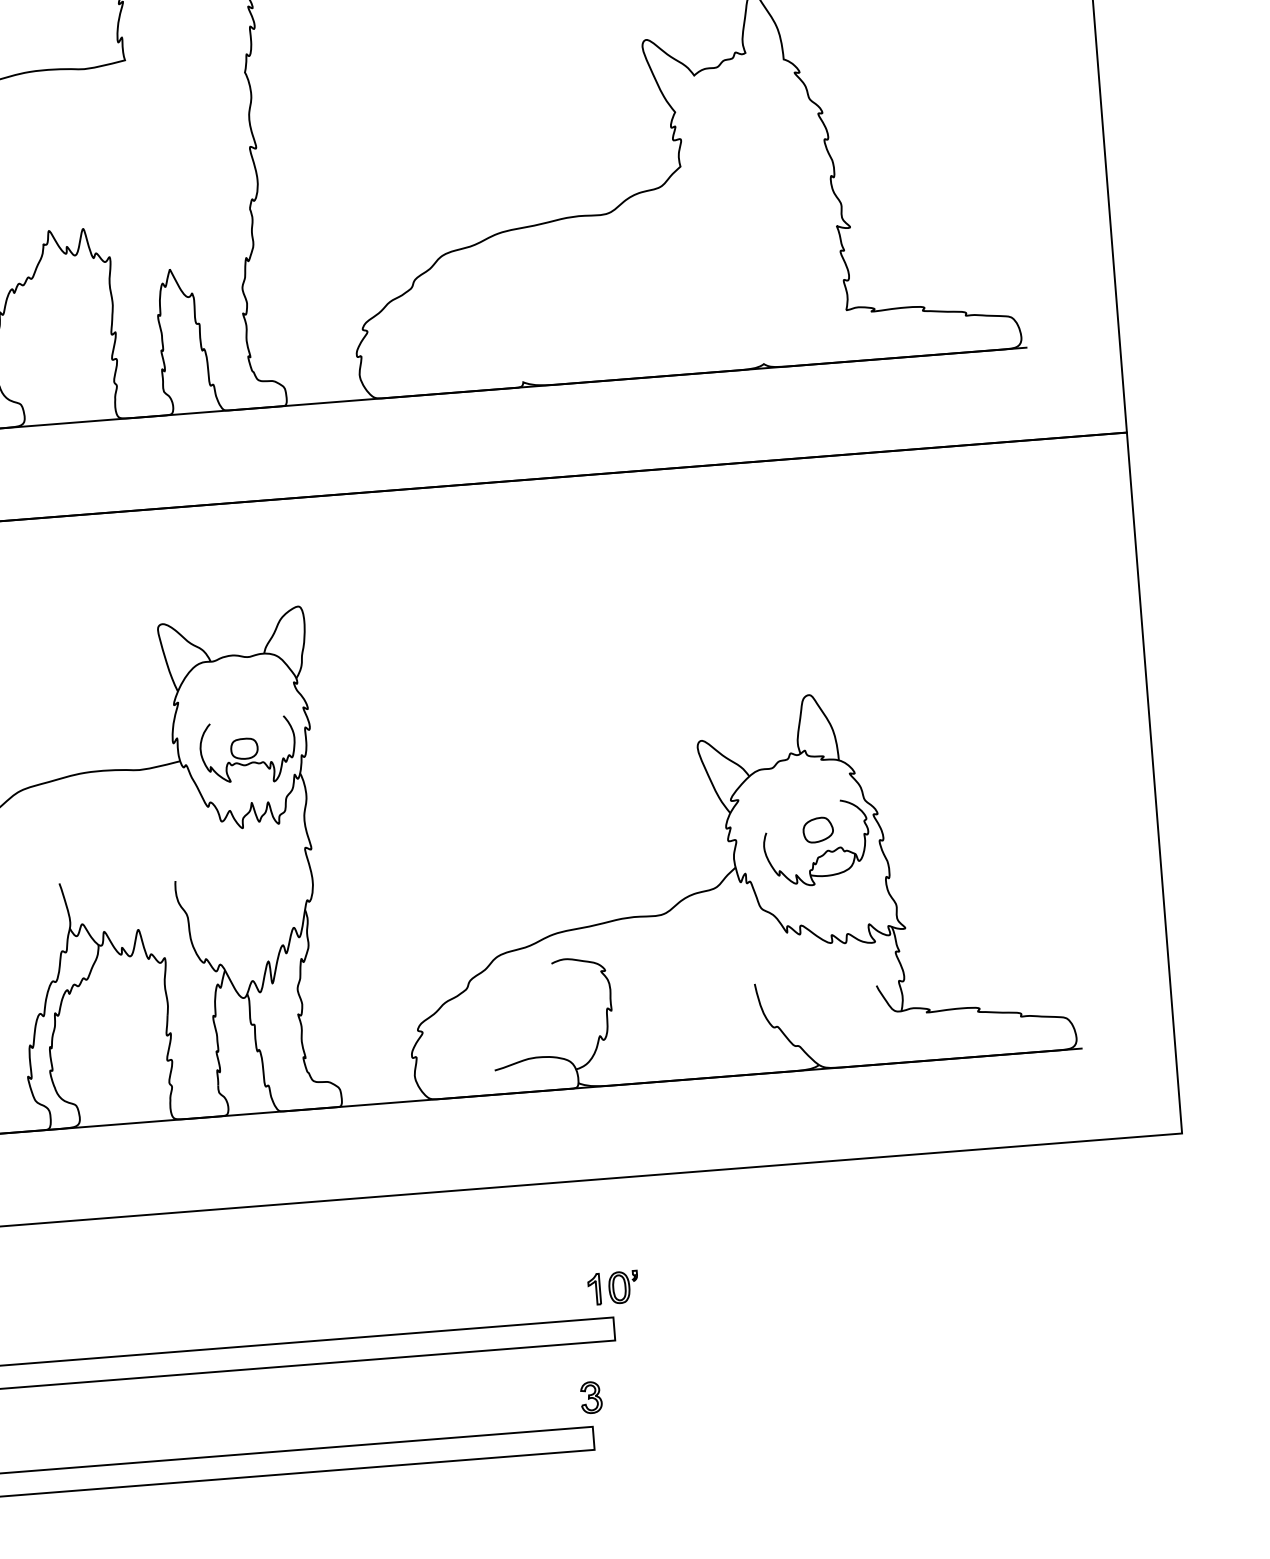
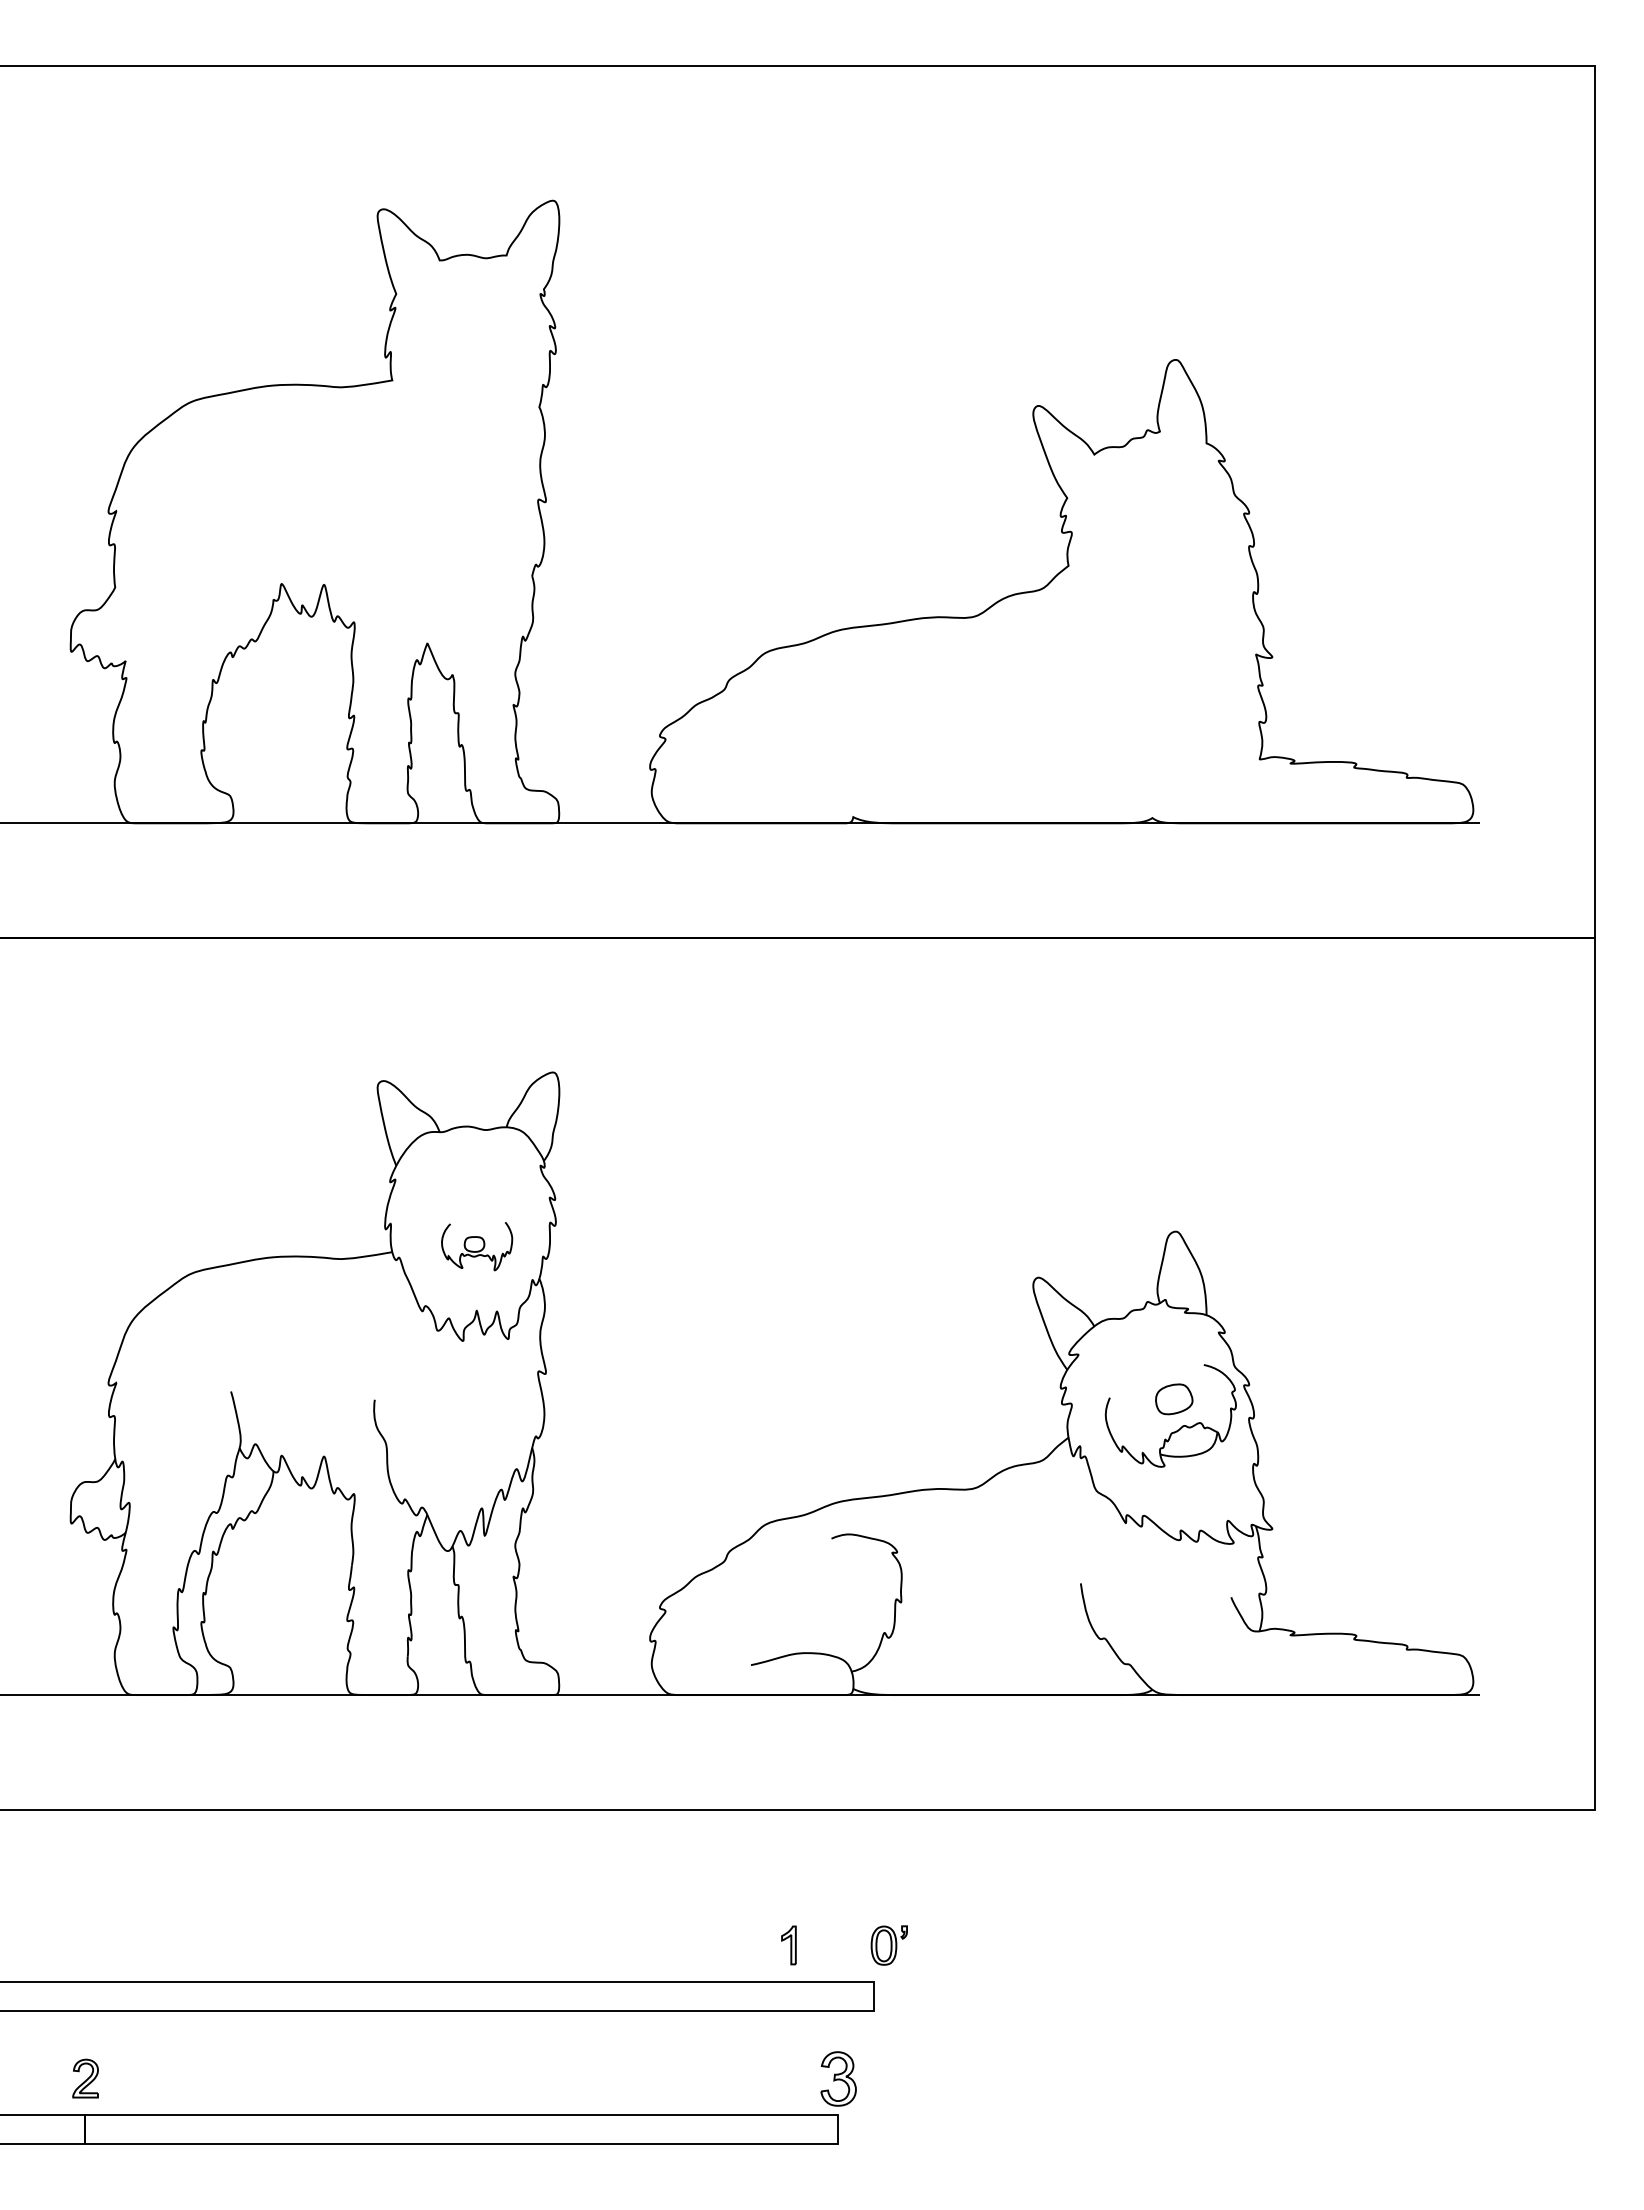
part: (247, 751) -> (476, 1246), size x0.6
part: (594, 1289) -> (788, 1945), moved
part: (591, 1397) -> (838, 2078), size x1.4

